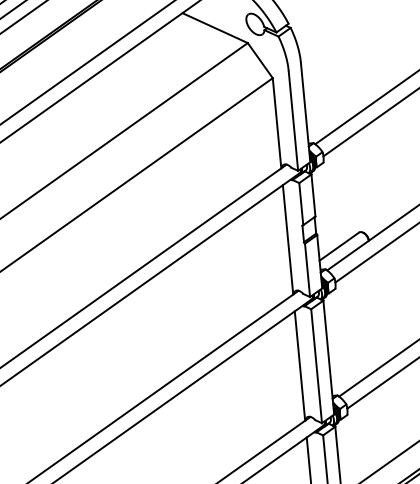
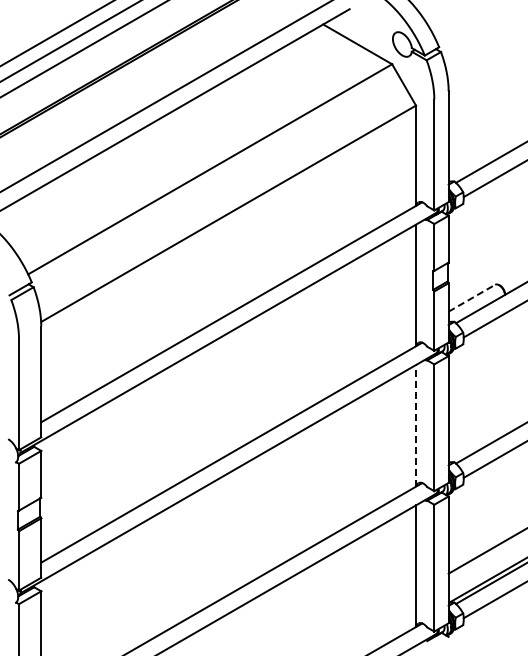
line: (339, 246) -> (471, 298), solid -> dashed
line: (300, 365) -> (416, 425), solid -> dashed

